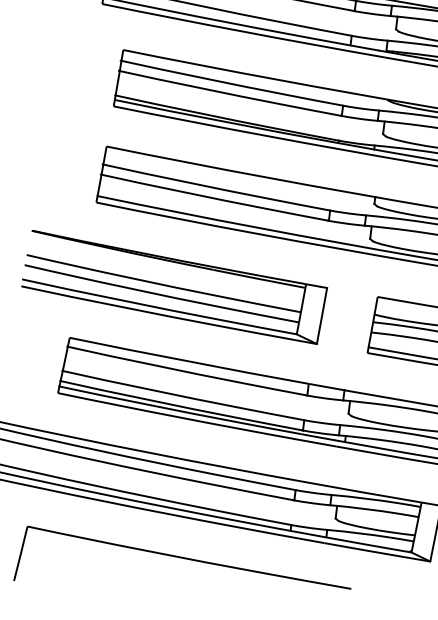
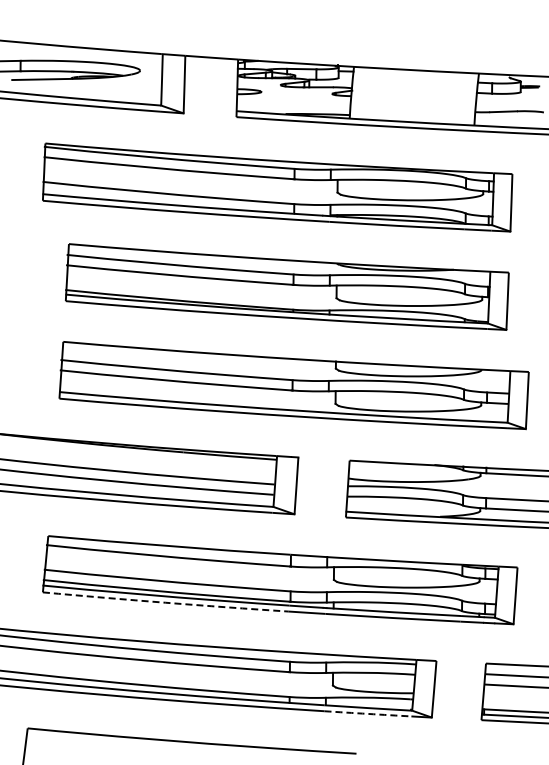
arc: (178, 417) -> (165, 602), solid -> dashed
arc: (366, 550) -> (367, 713), solid -> dashed

